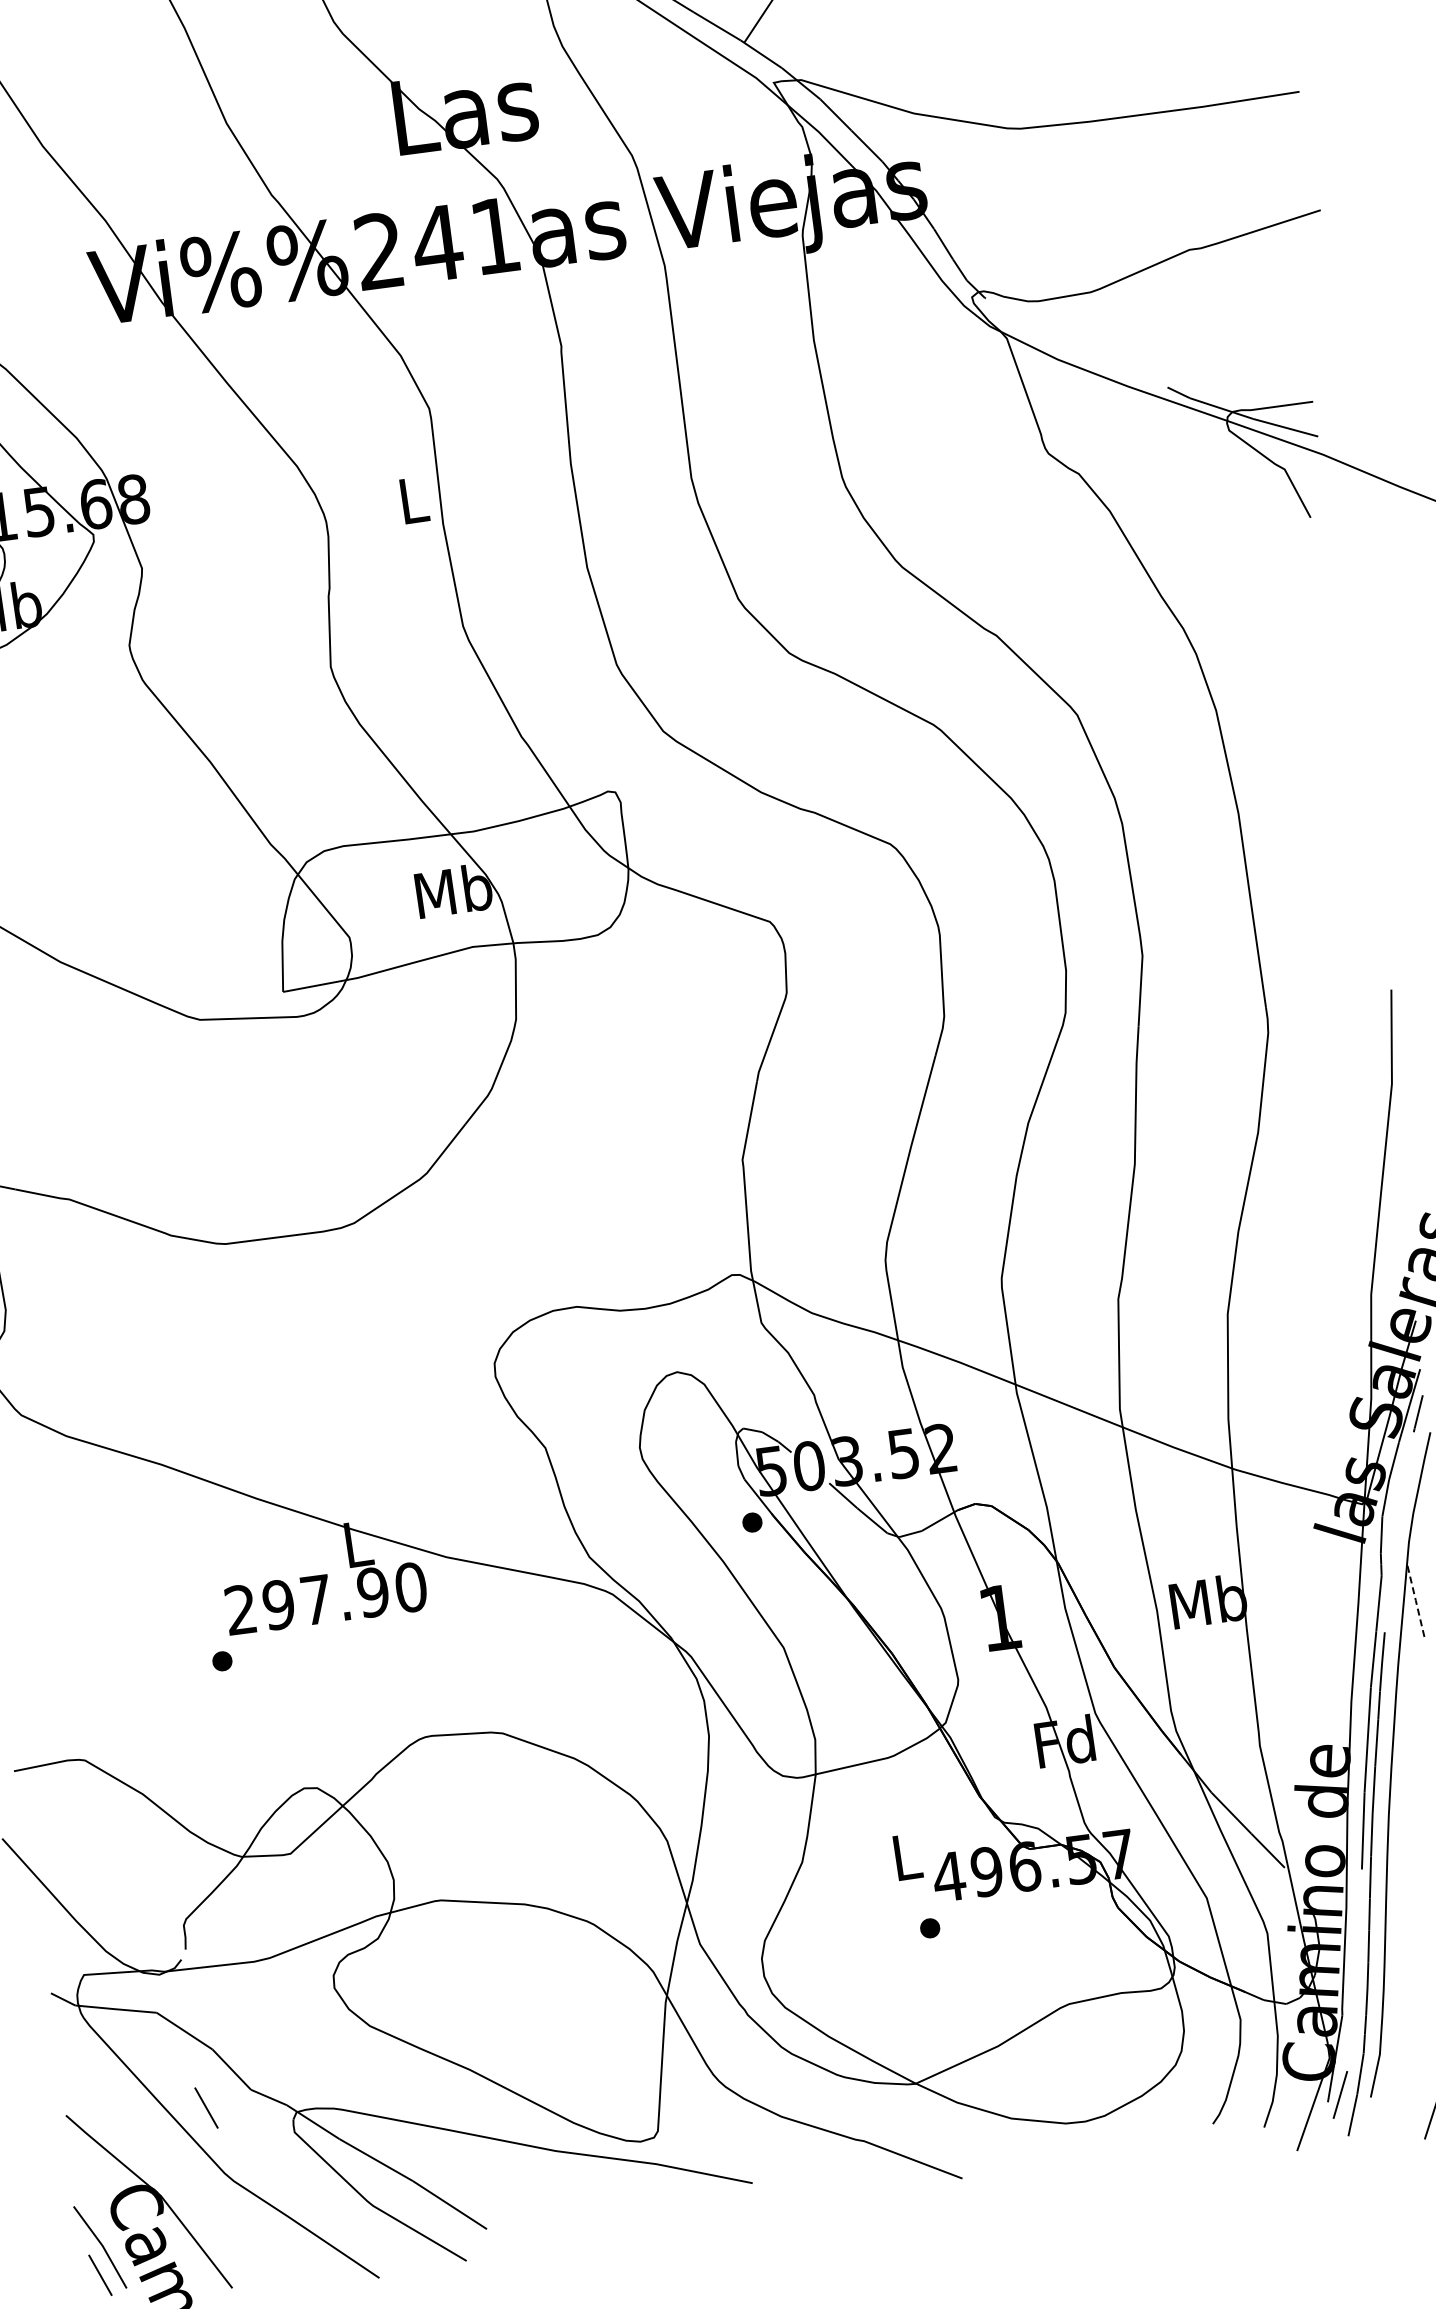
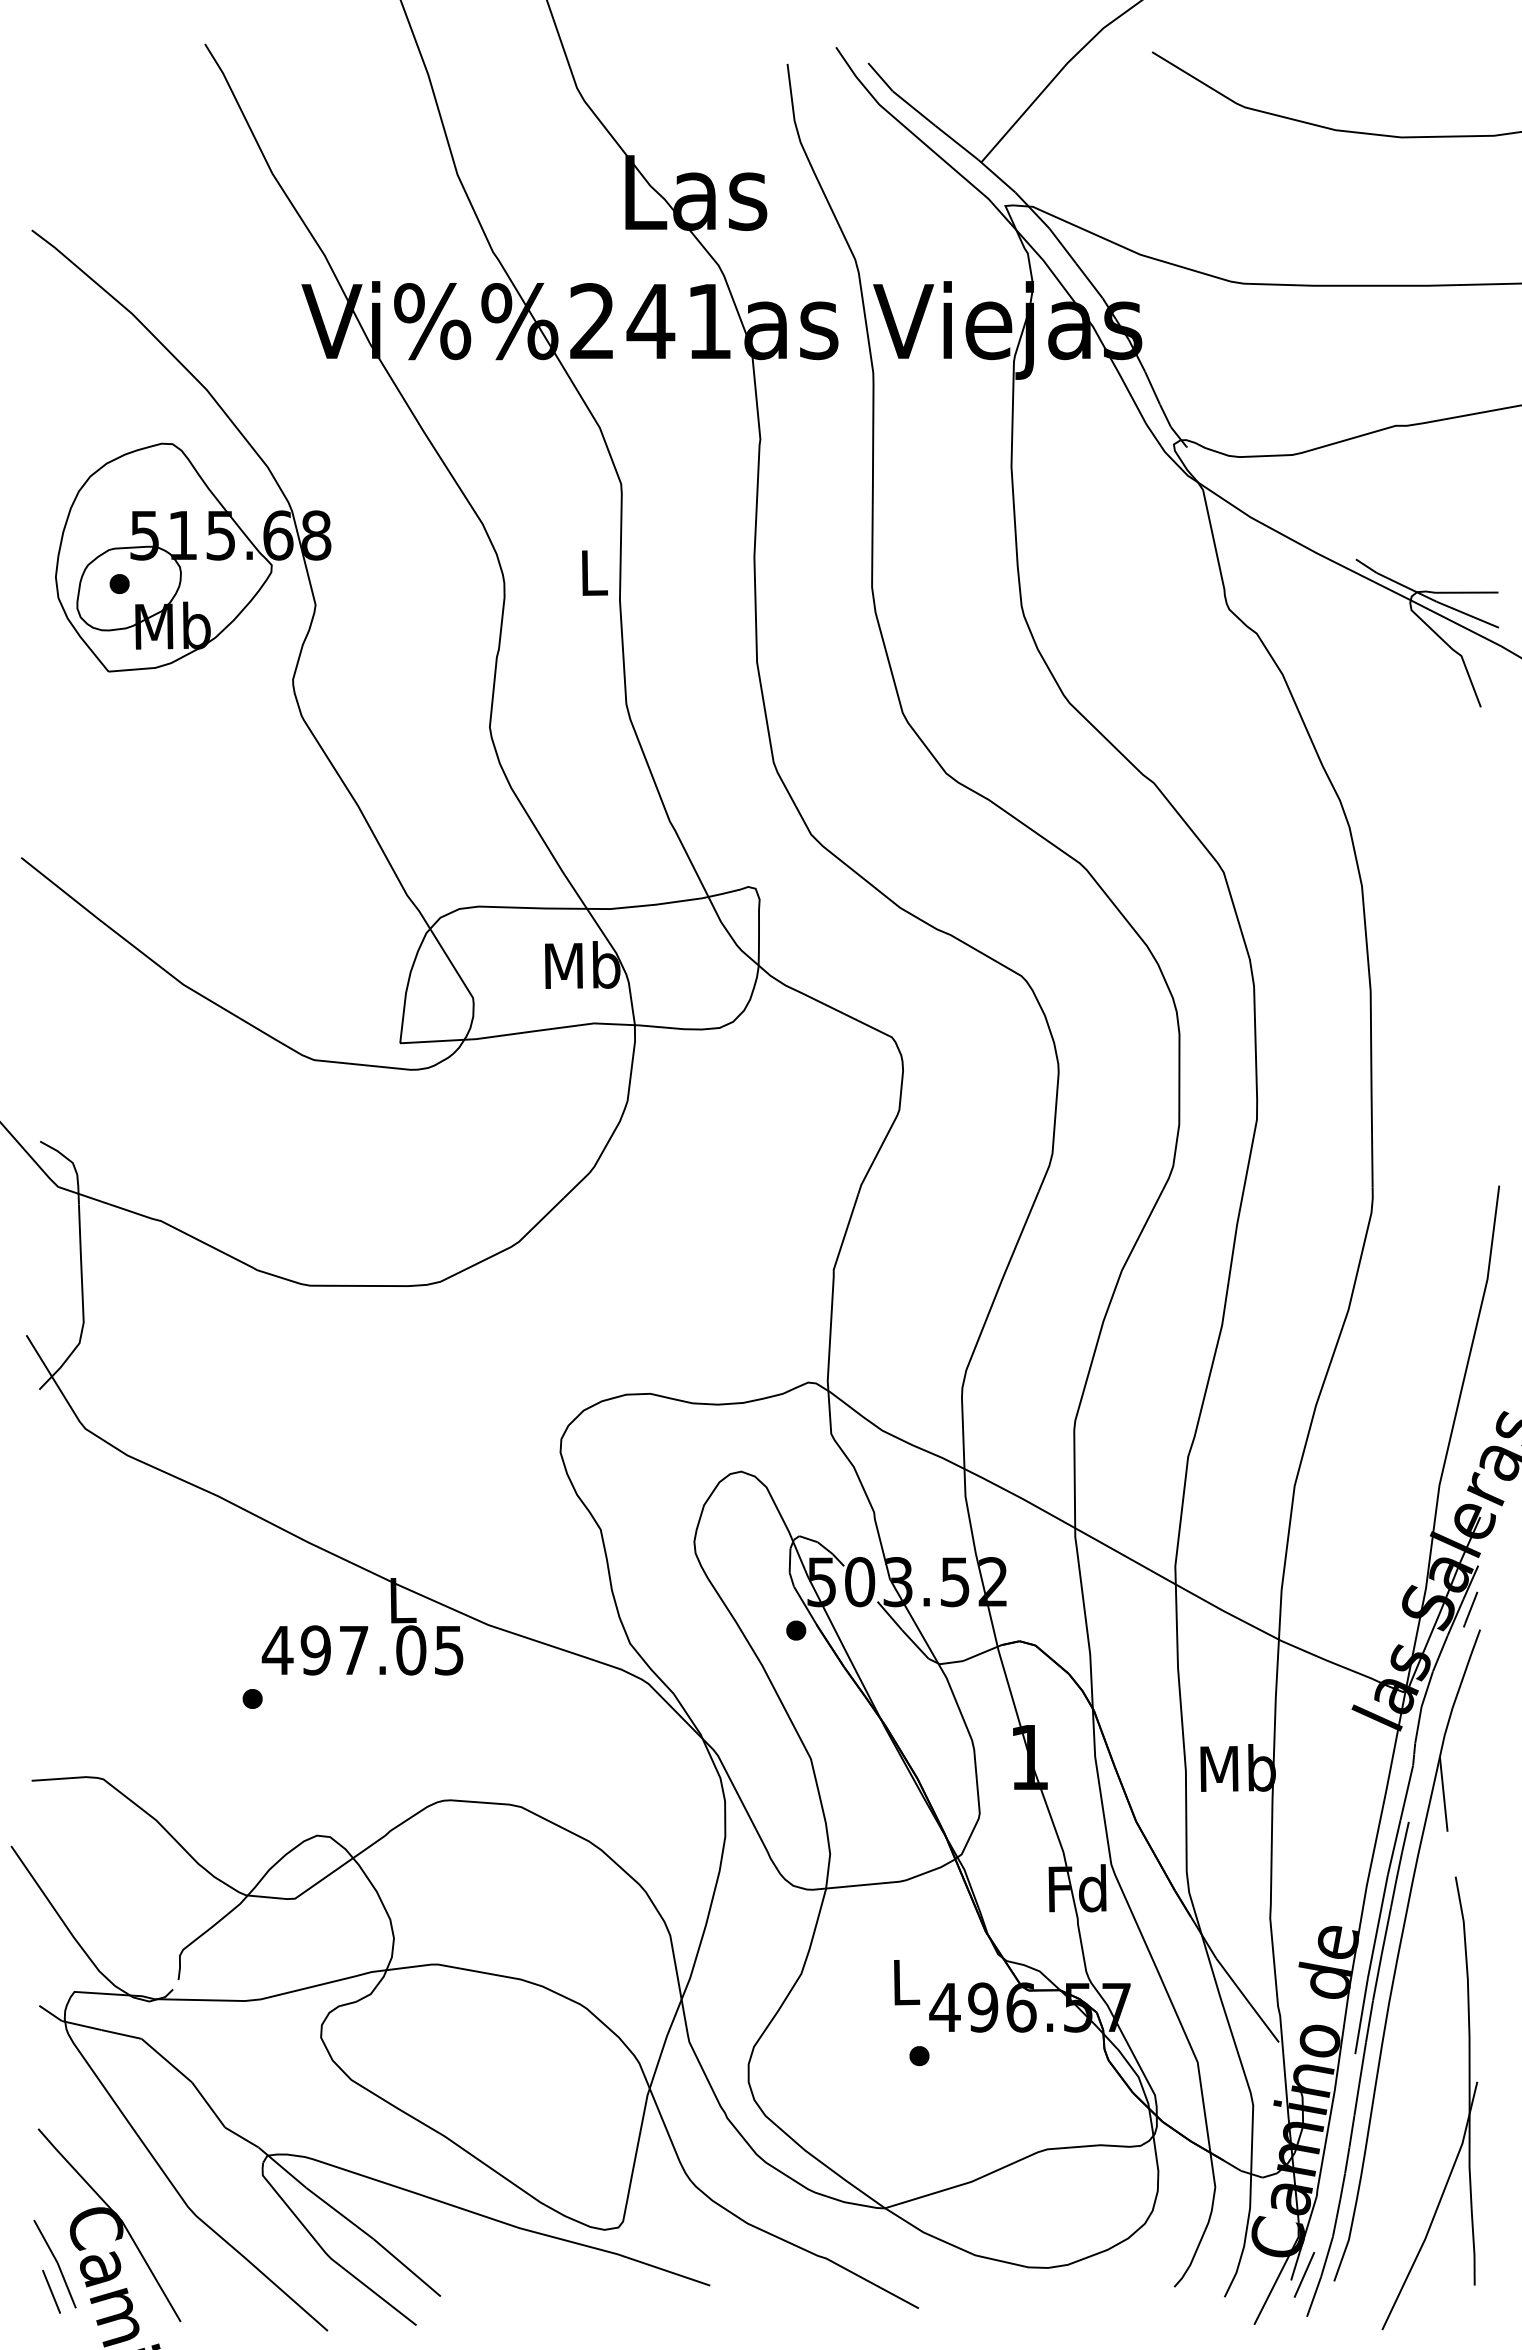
text: (325, 1598) -> (362, 1650), 297.90 -> 497.05
line: (1415, 1600) -> (1443, 1794), dashed -> solid
line: (206, 2107) -> (178, 2139), removed

